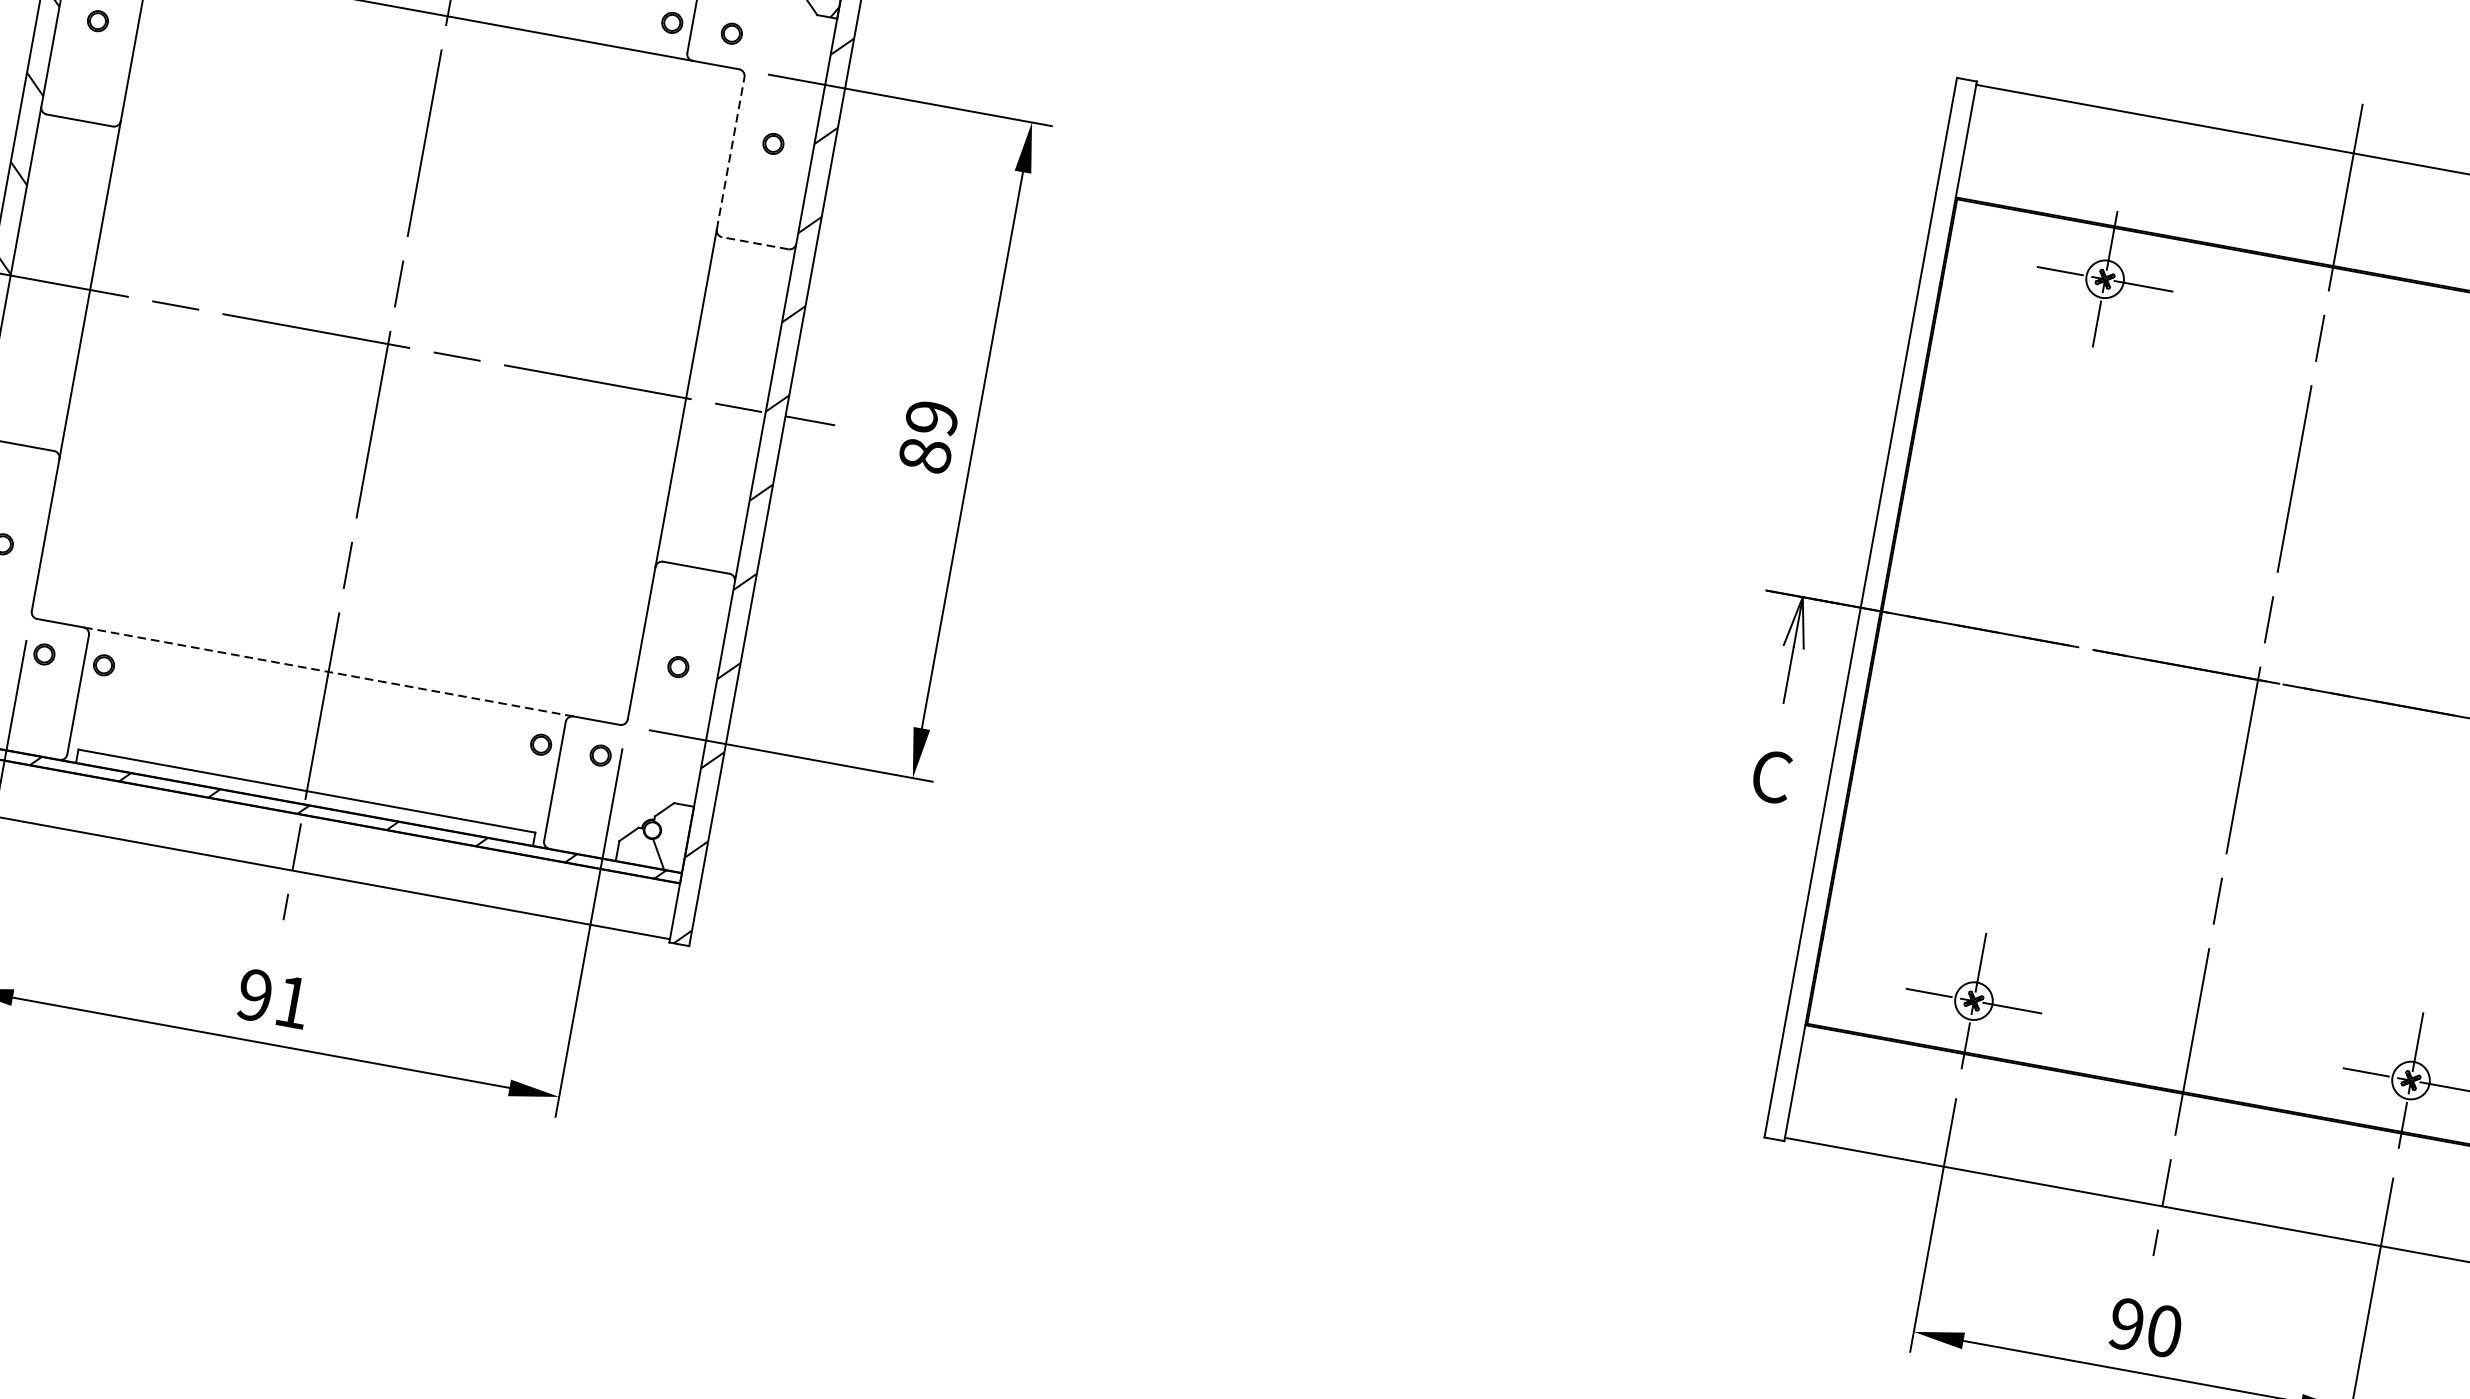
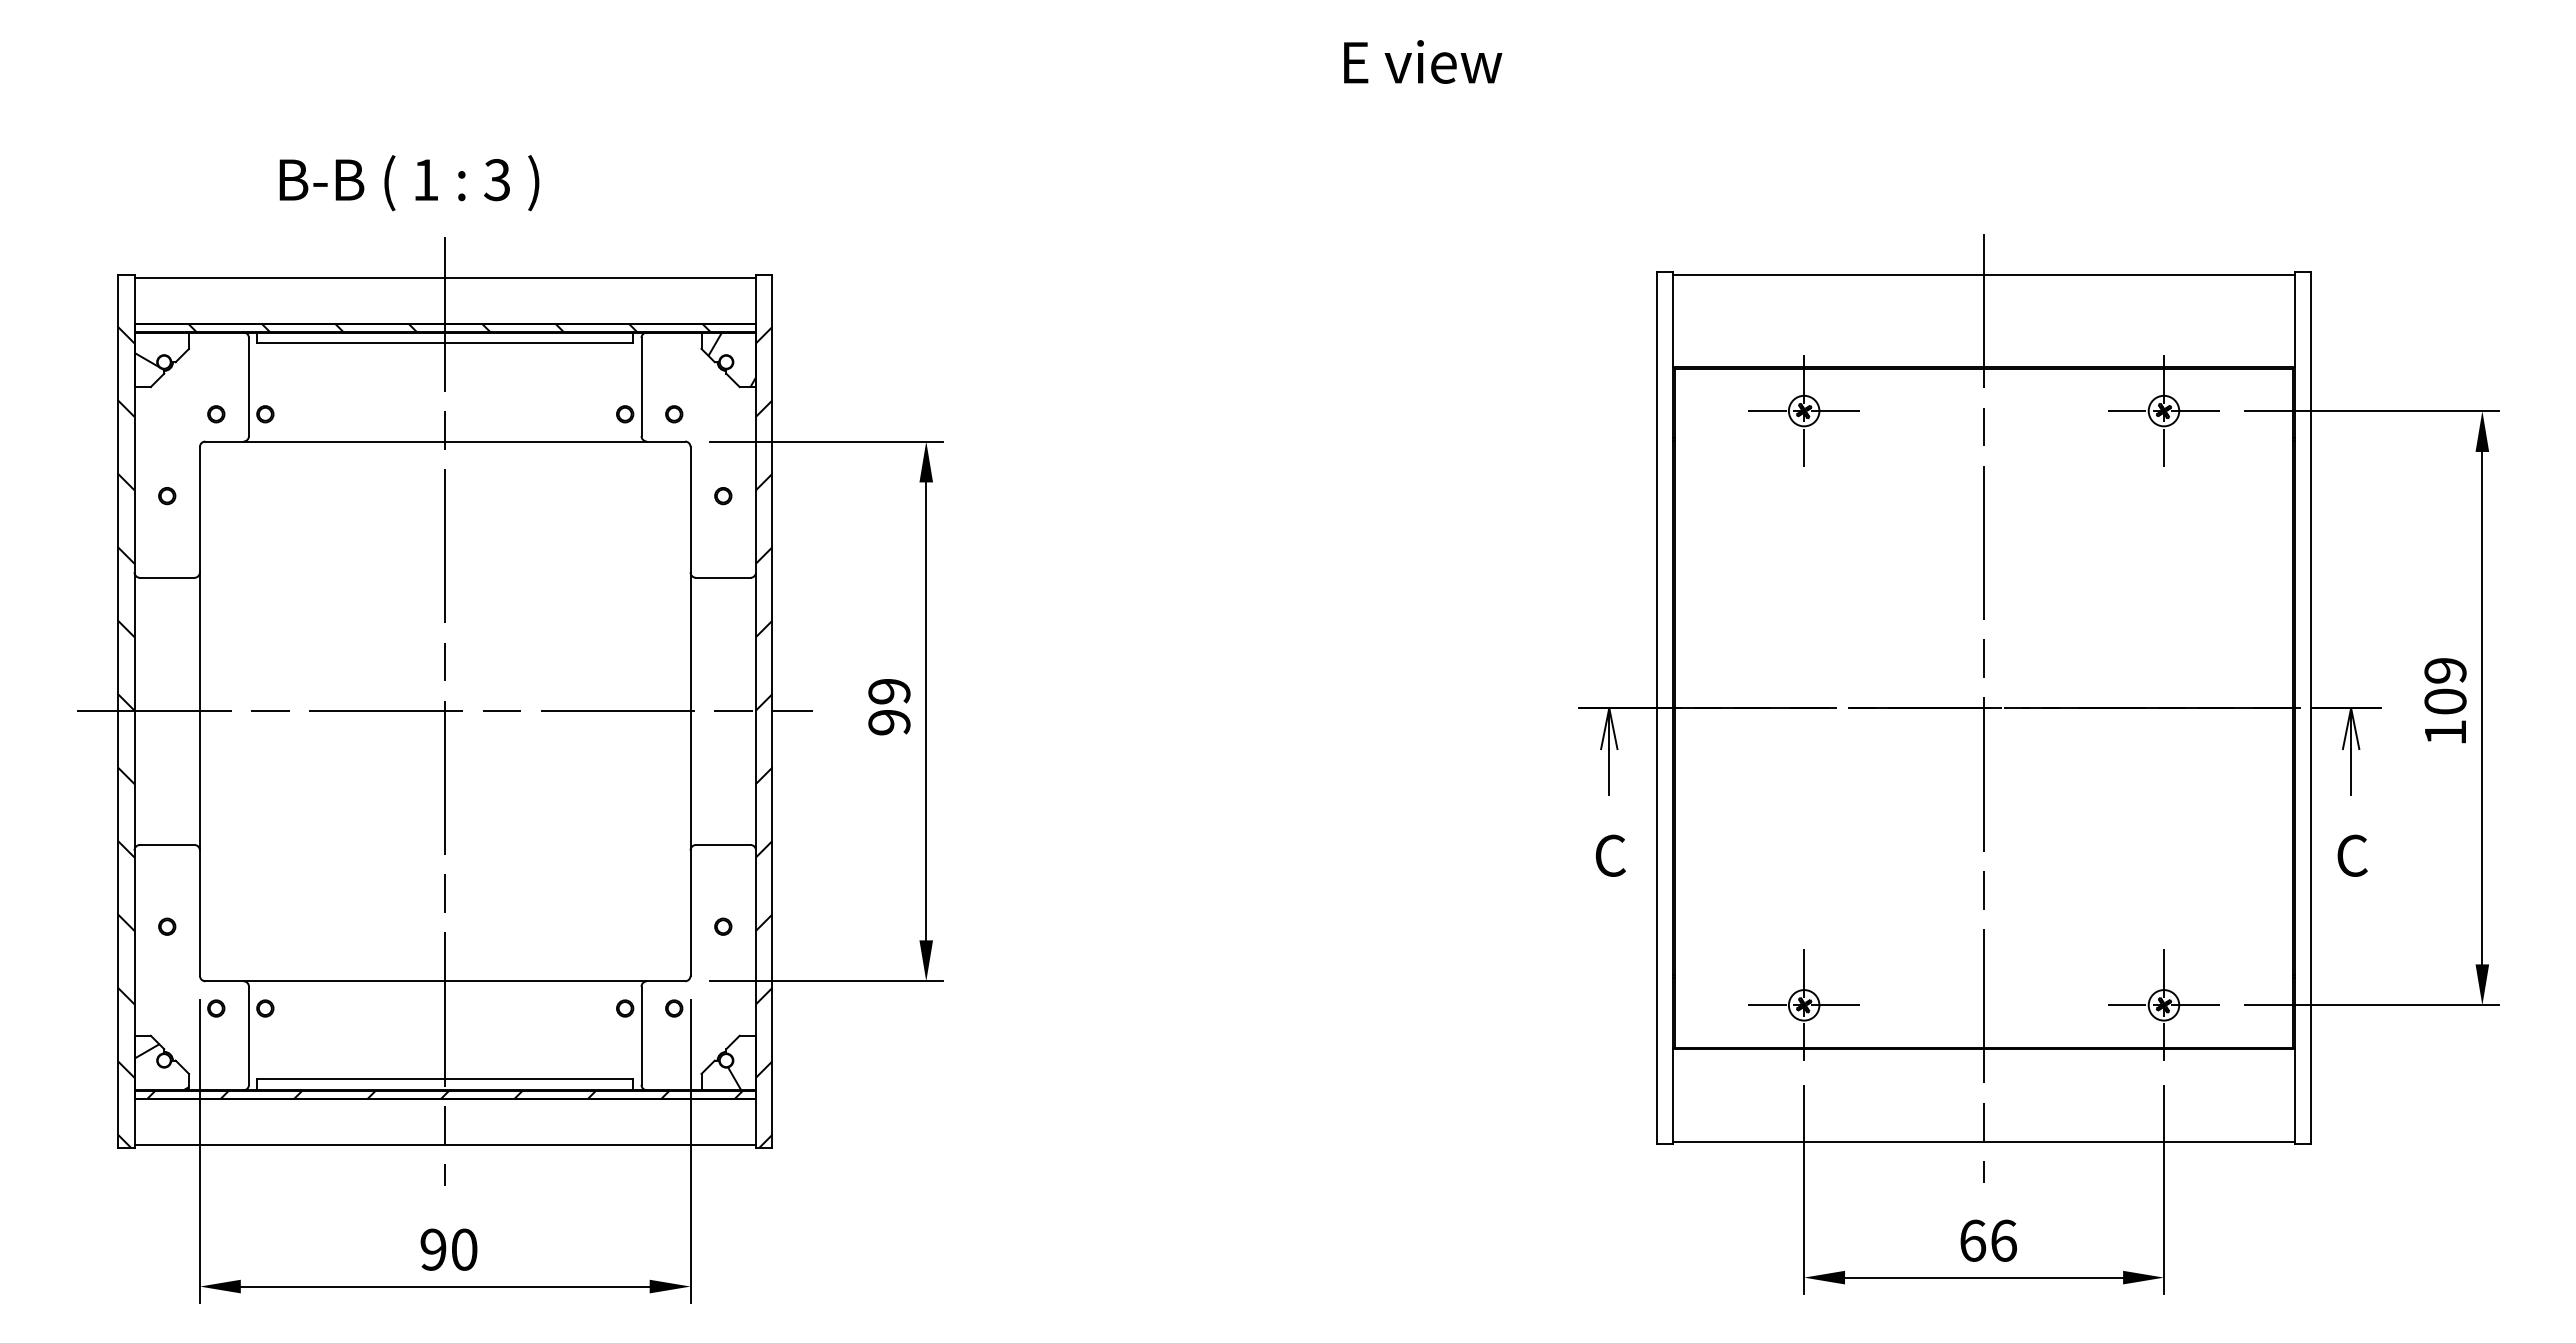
line: (730, 153) -> (690, 509), dashed -> solid
line: (754, 242) -> (722, 577), dashed -> solid
text: (925, 455) -> (889, 722), 89 -> 99
line: (328, 672) -> (445, 981), dashed -> solid
text: (292, 1001) -> (464, 1249), 91 -> 90
text: (2145, 1327) -> (1988, 1240), 90 -> 66

